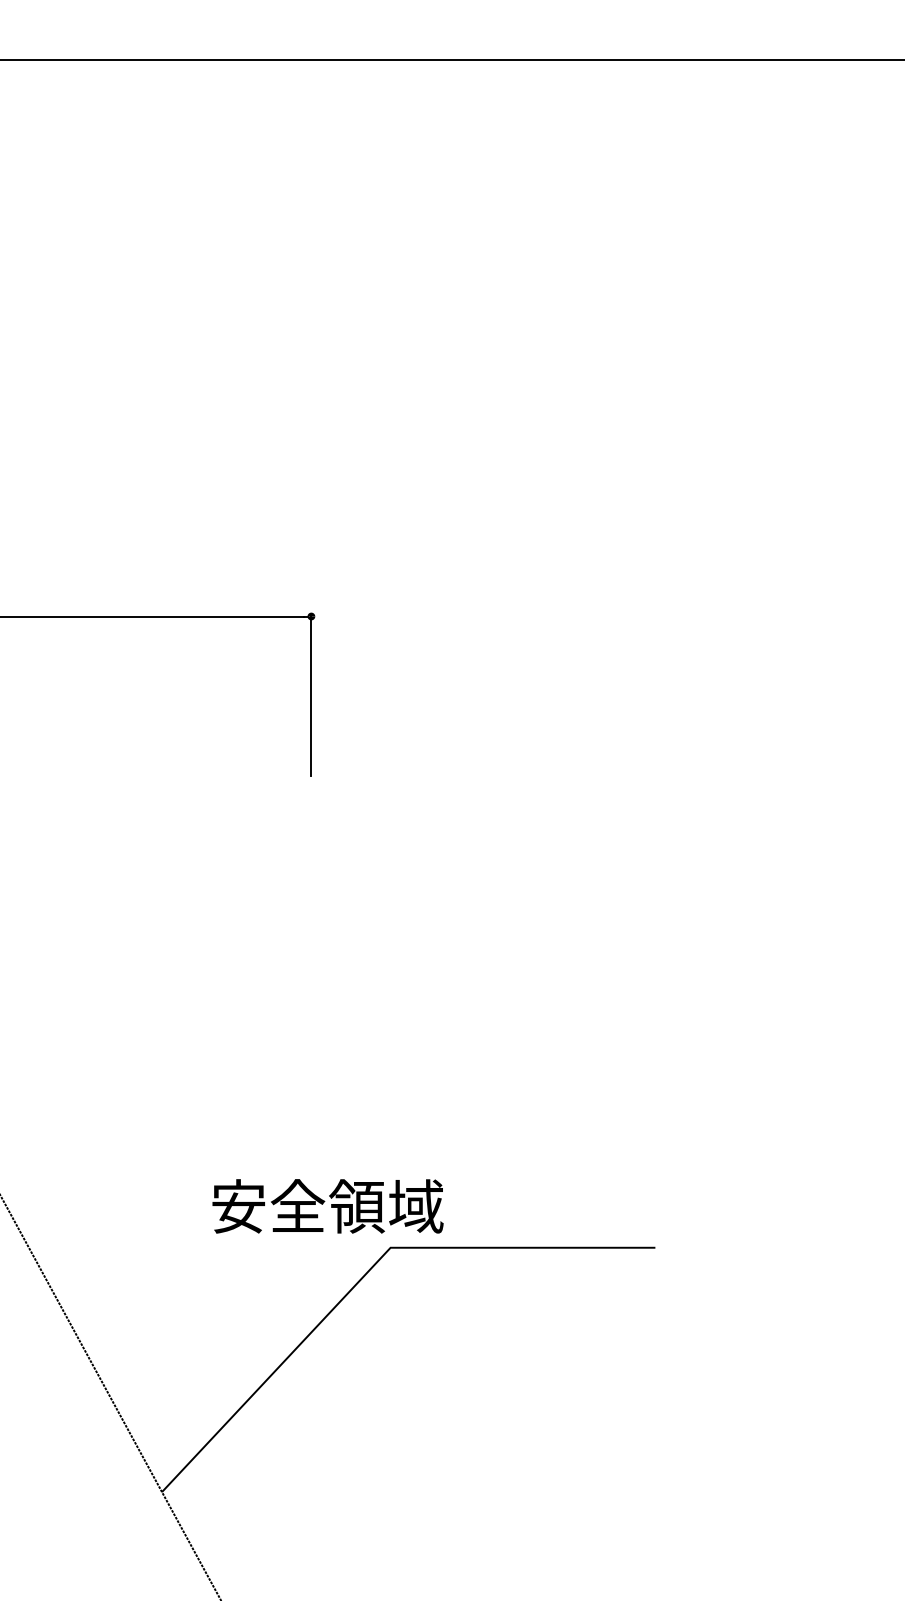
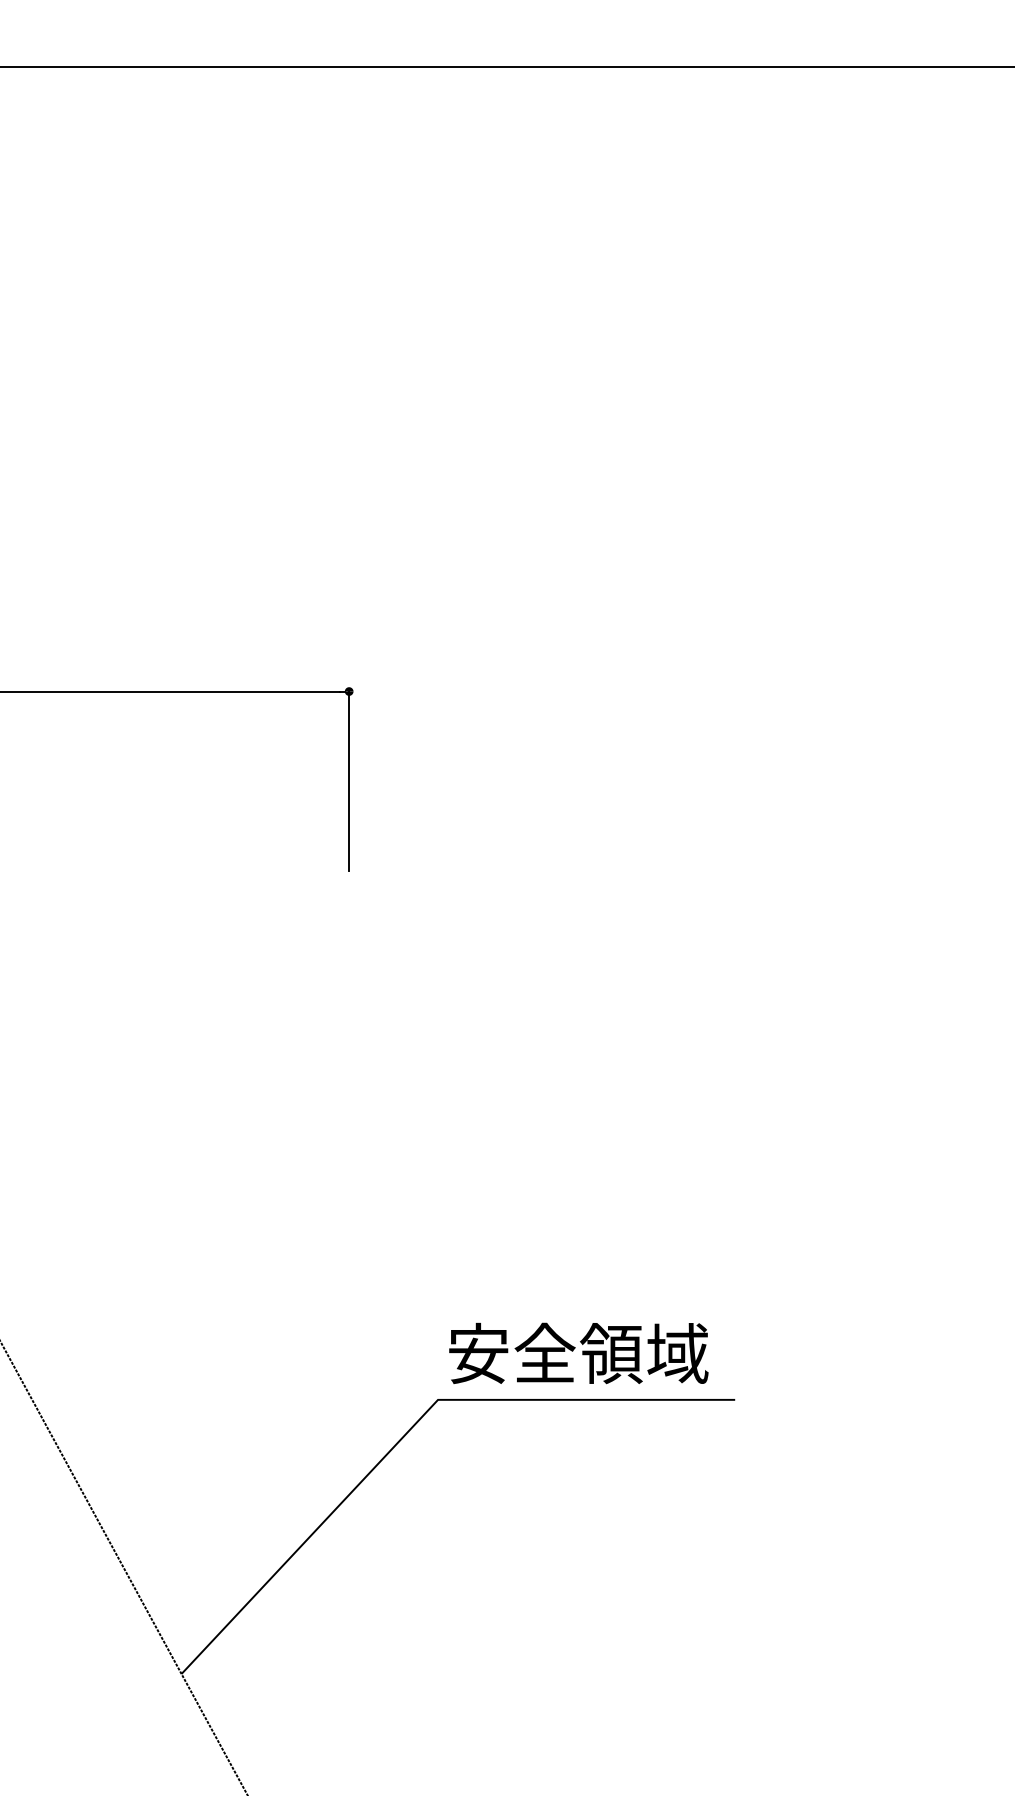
text: (327, 1206) -> (578, 1353), moved

